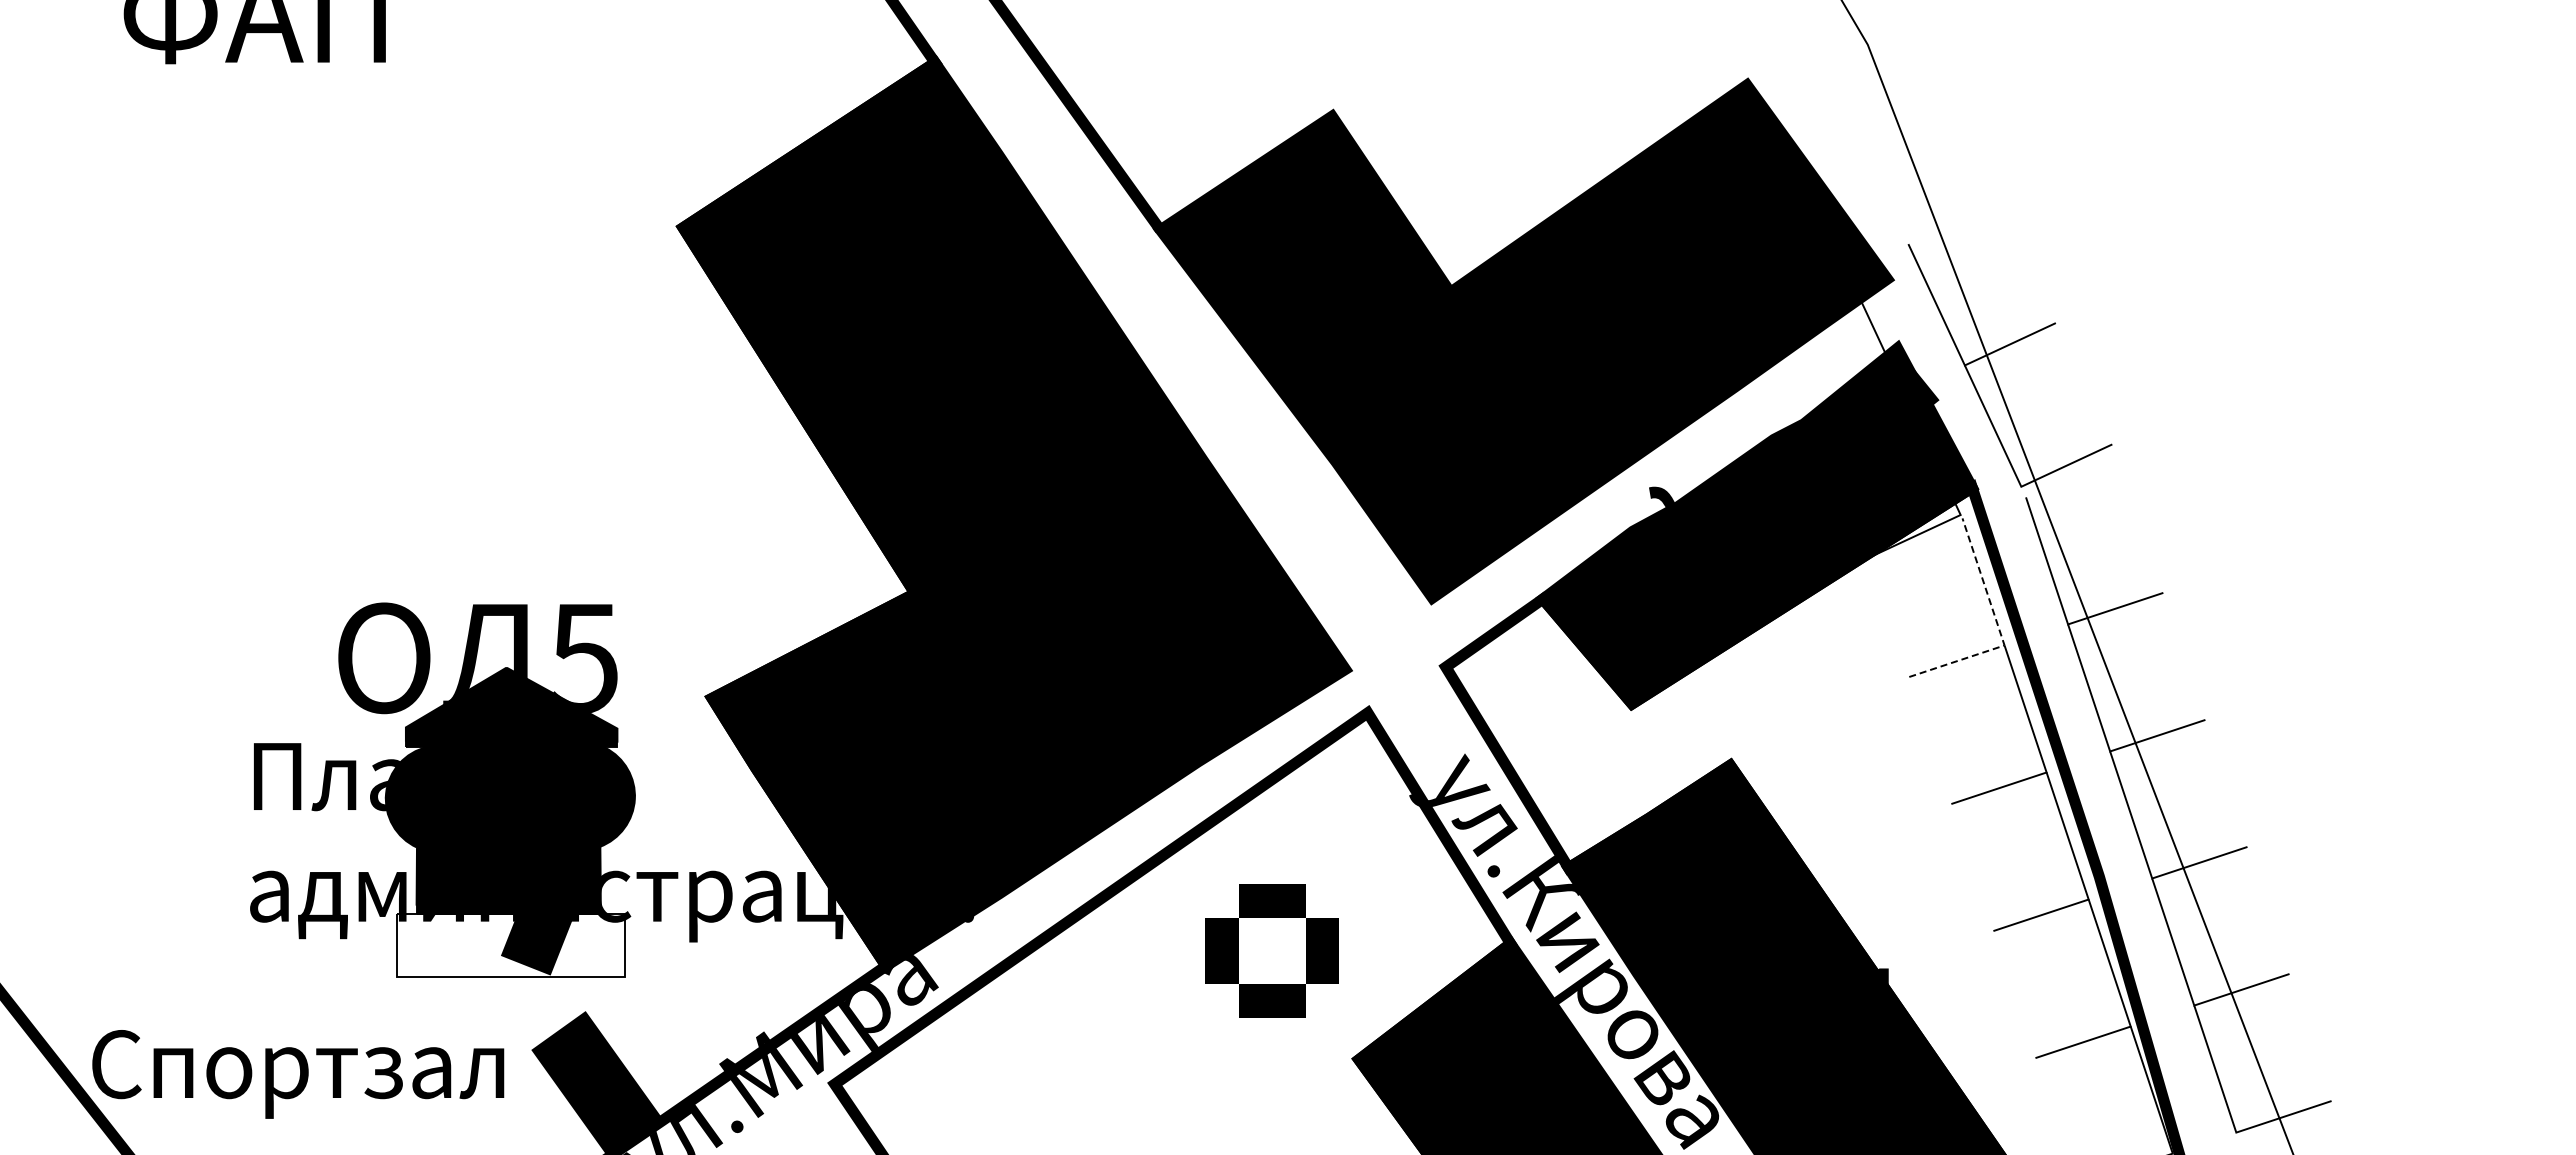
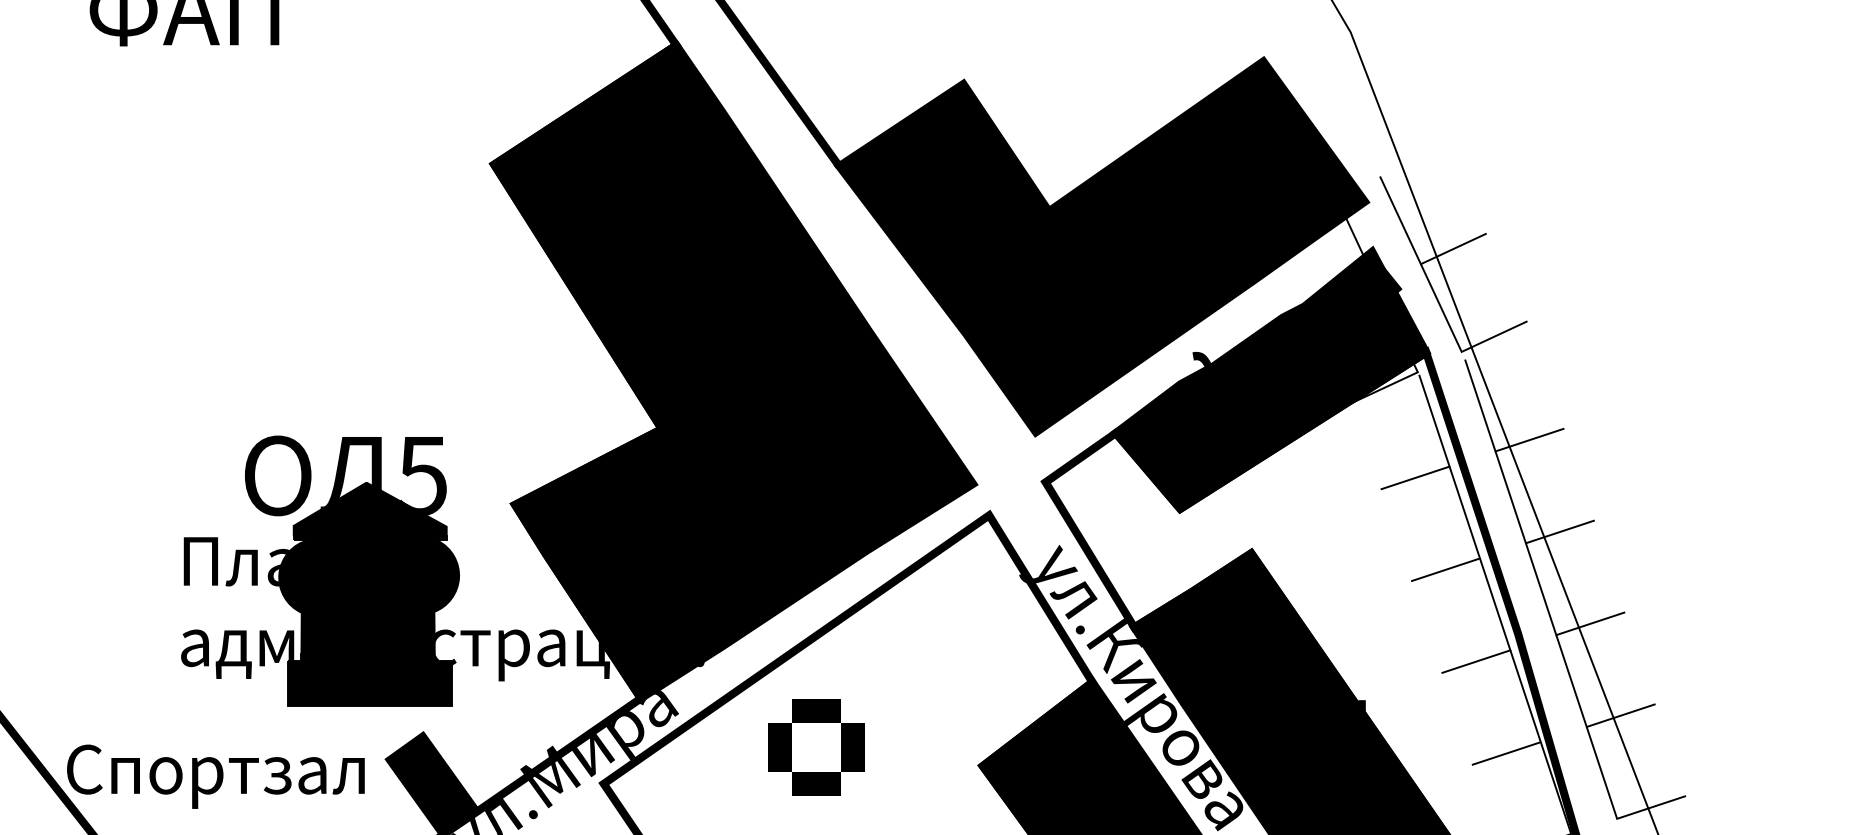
line: (1999, 630) -> (1445, 455), dashed -> solid
fill: (511, 945) -> (370, 683), added
part: (1271, 950) -> (816, 747), moved

